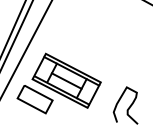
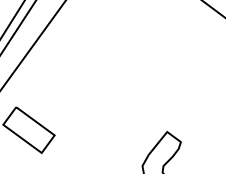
part: (66, 80) -> (79, 108), removed

